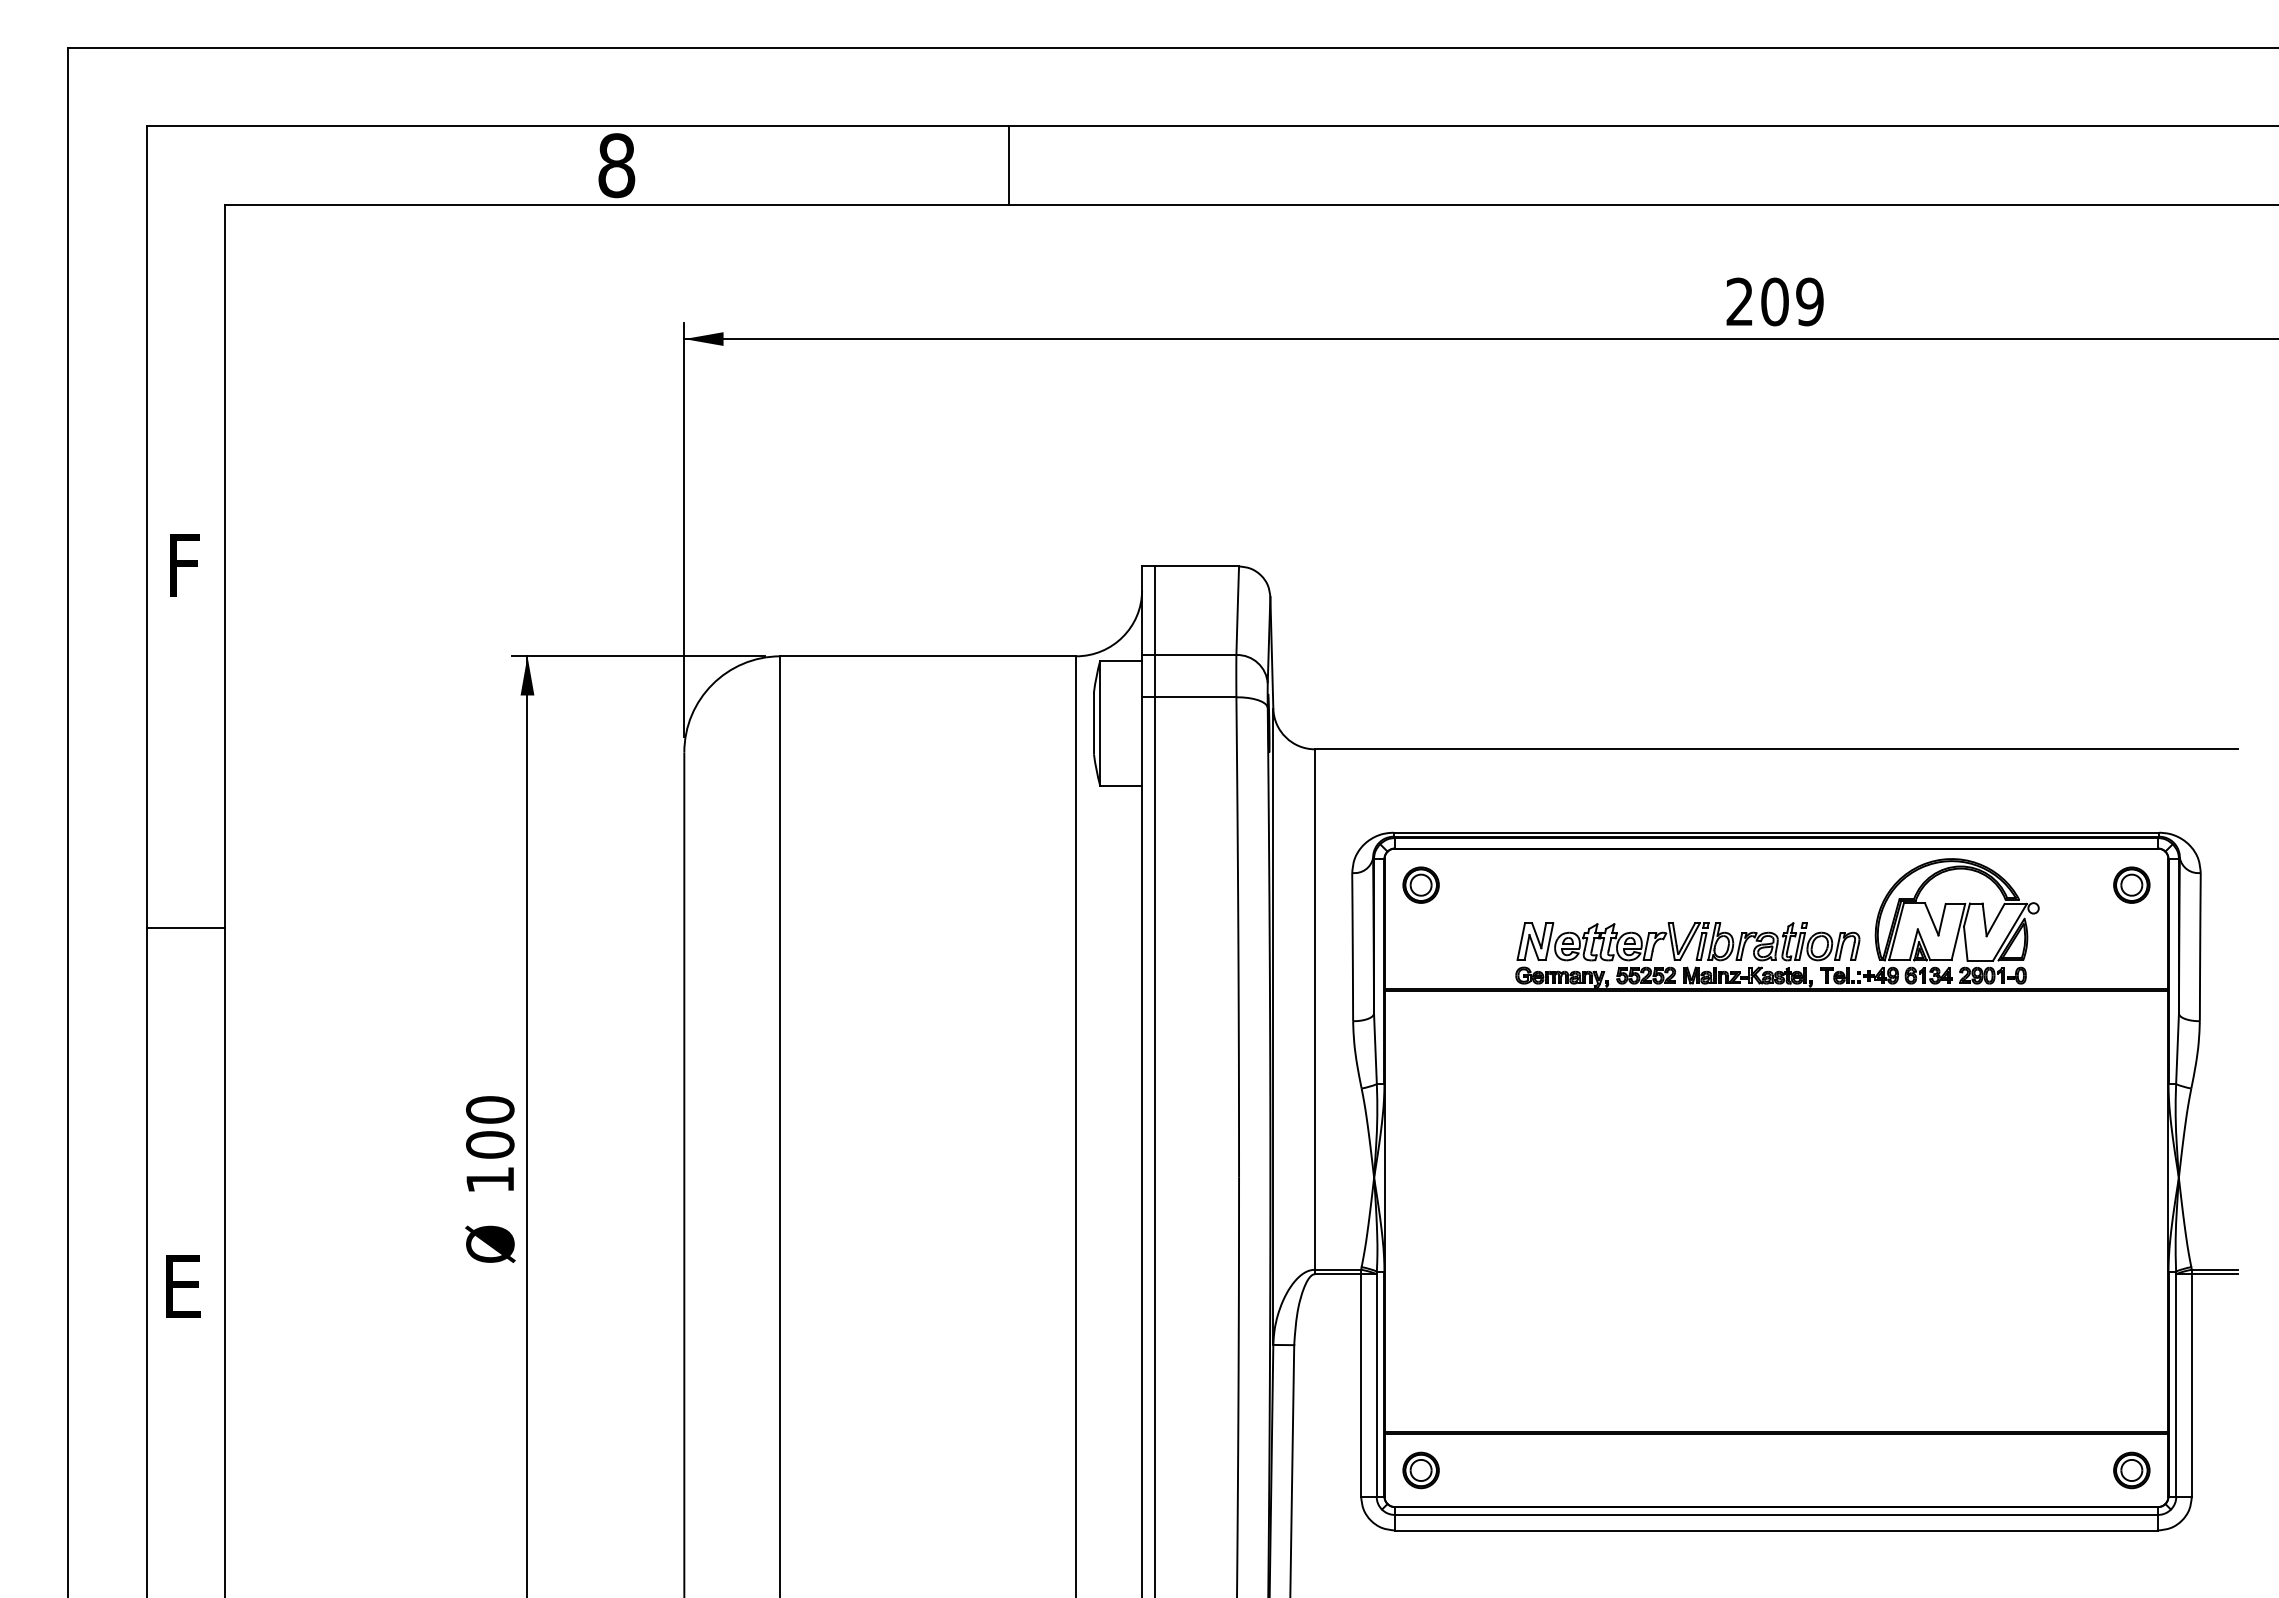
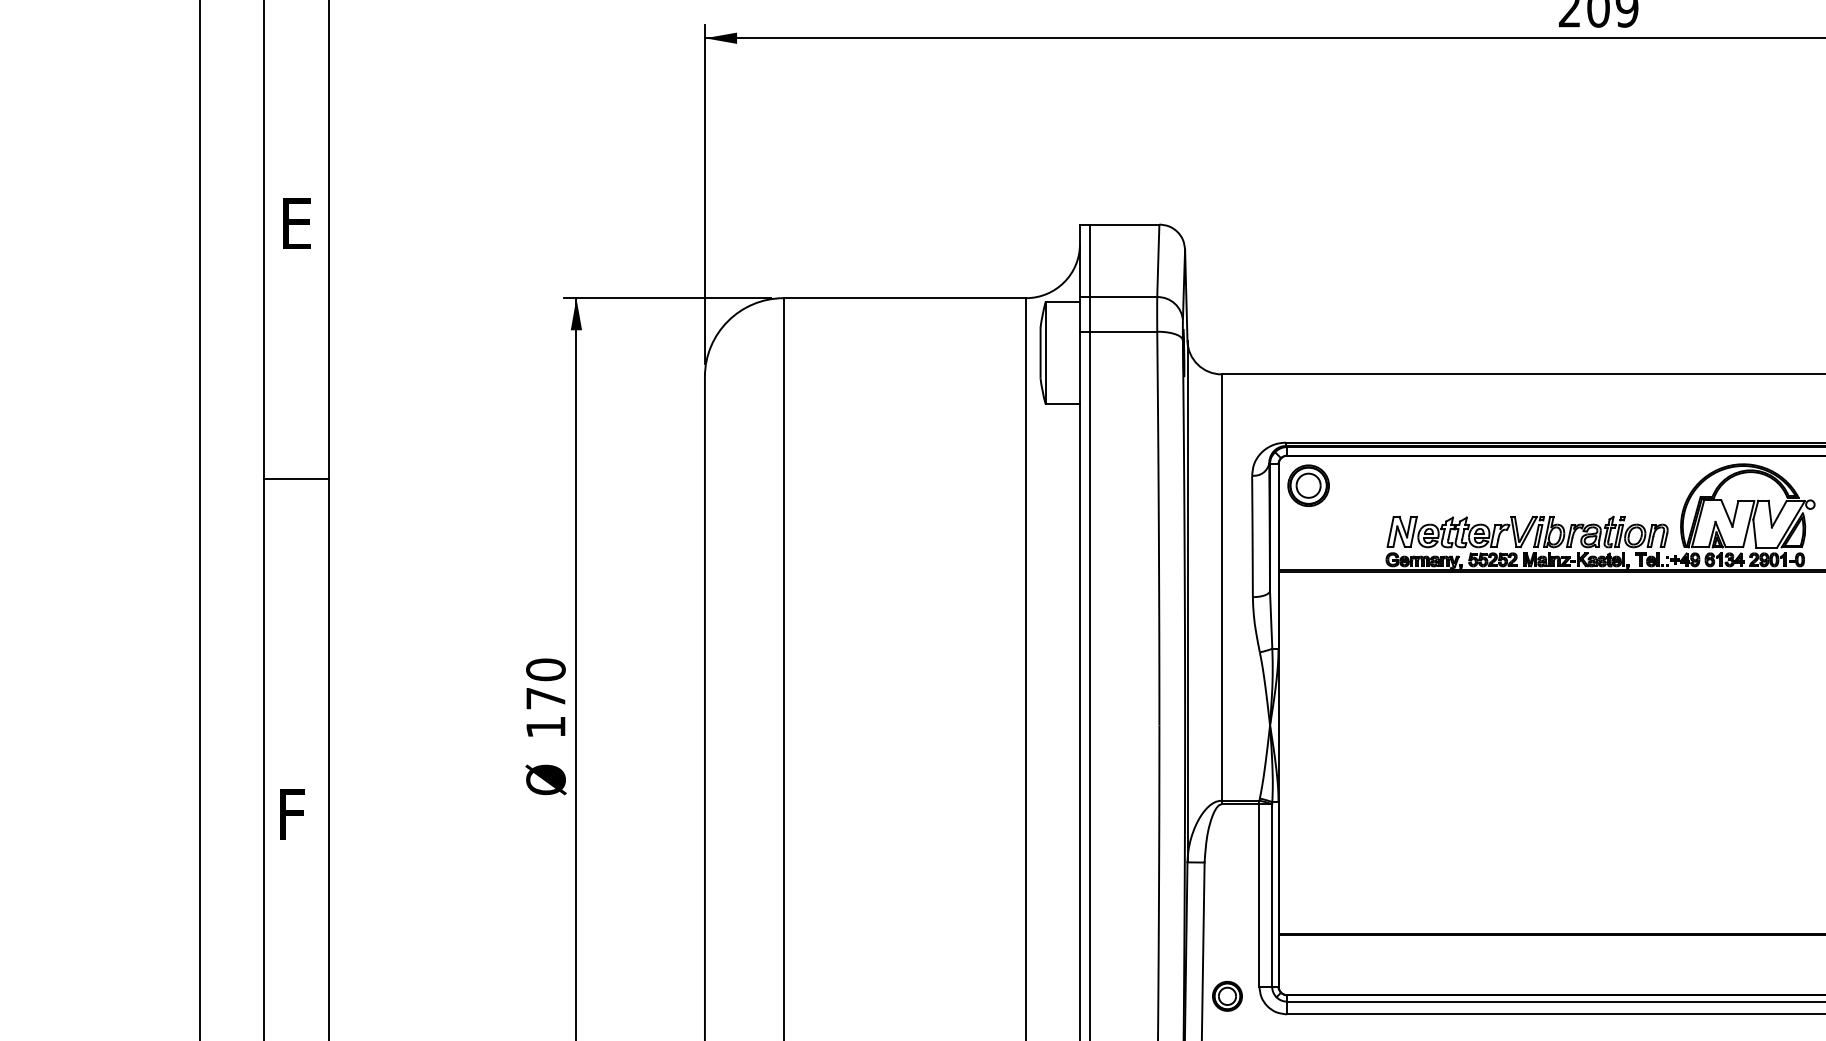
text: (190, 565) -> (300, 223), F -> E
part: (1420, 884) -> (1308, 485), size x1.4
line: (185, 928) -> (296, 478), moved
text: (490, 1144) -> (546, 698), 100 -> 170
text: (186, 1286) -> (297, 814), E -> F
part: (1420, 1470) -> (1226, 996), moved

